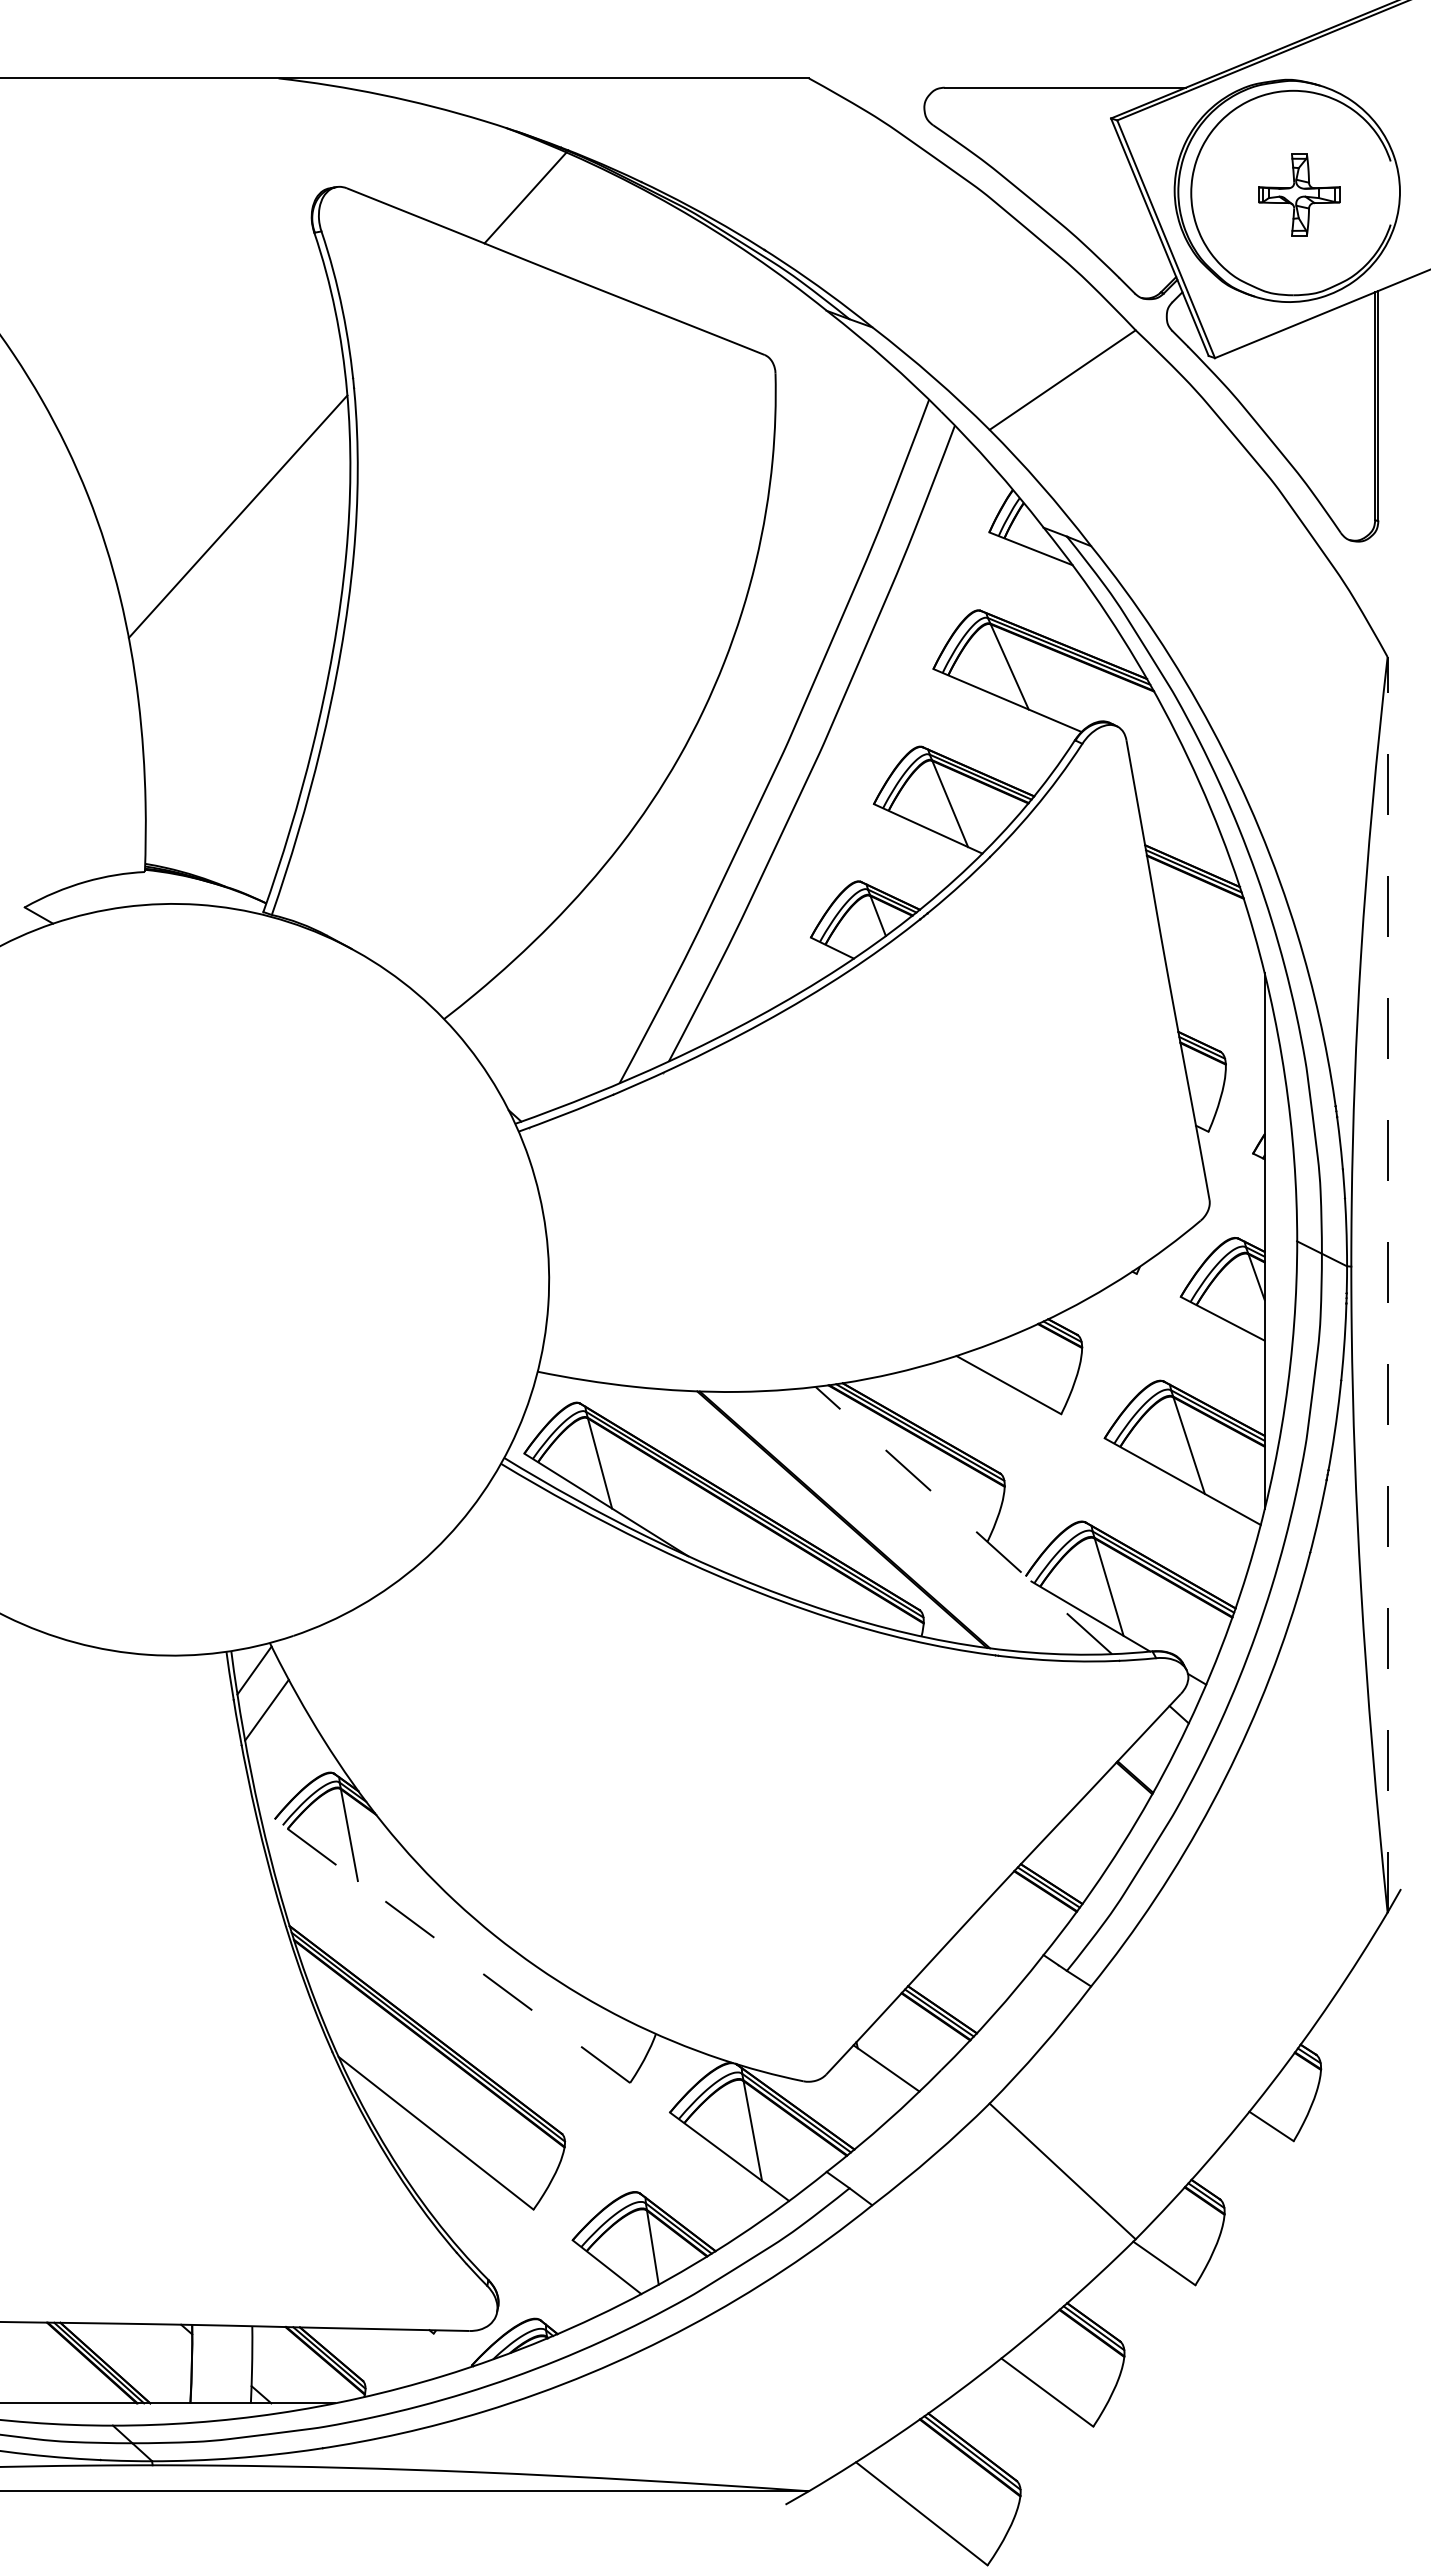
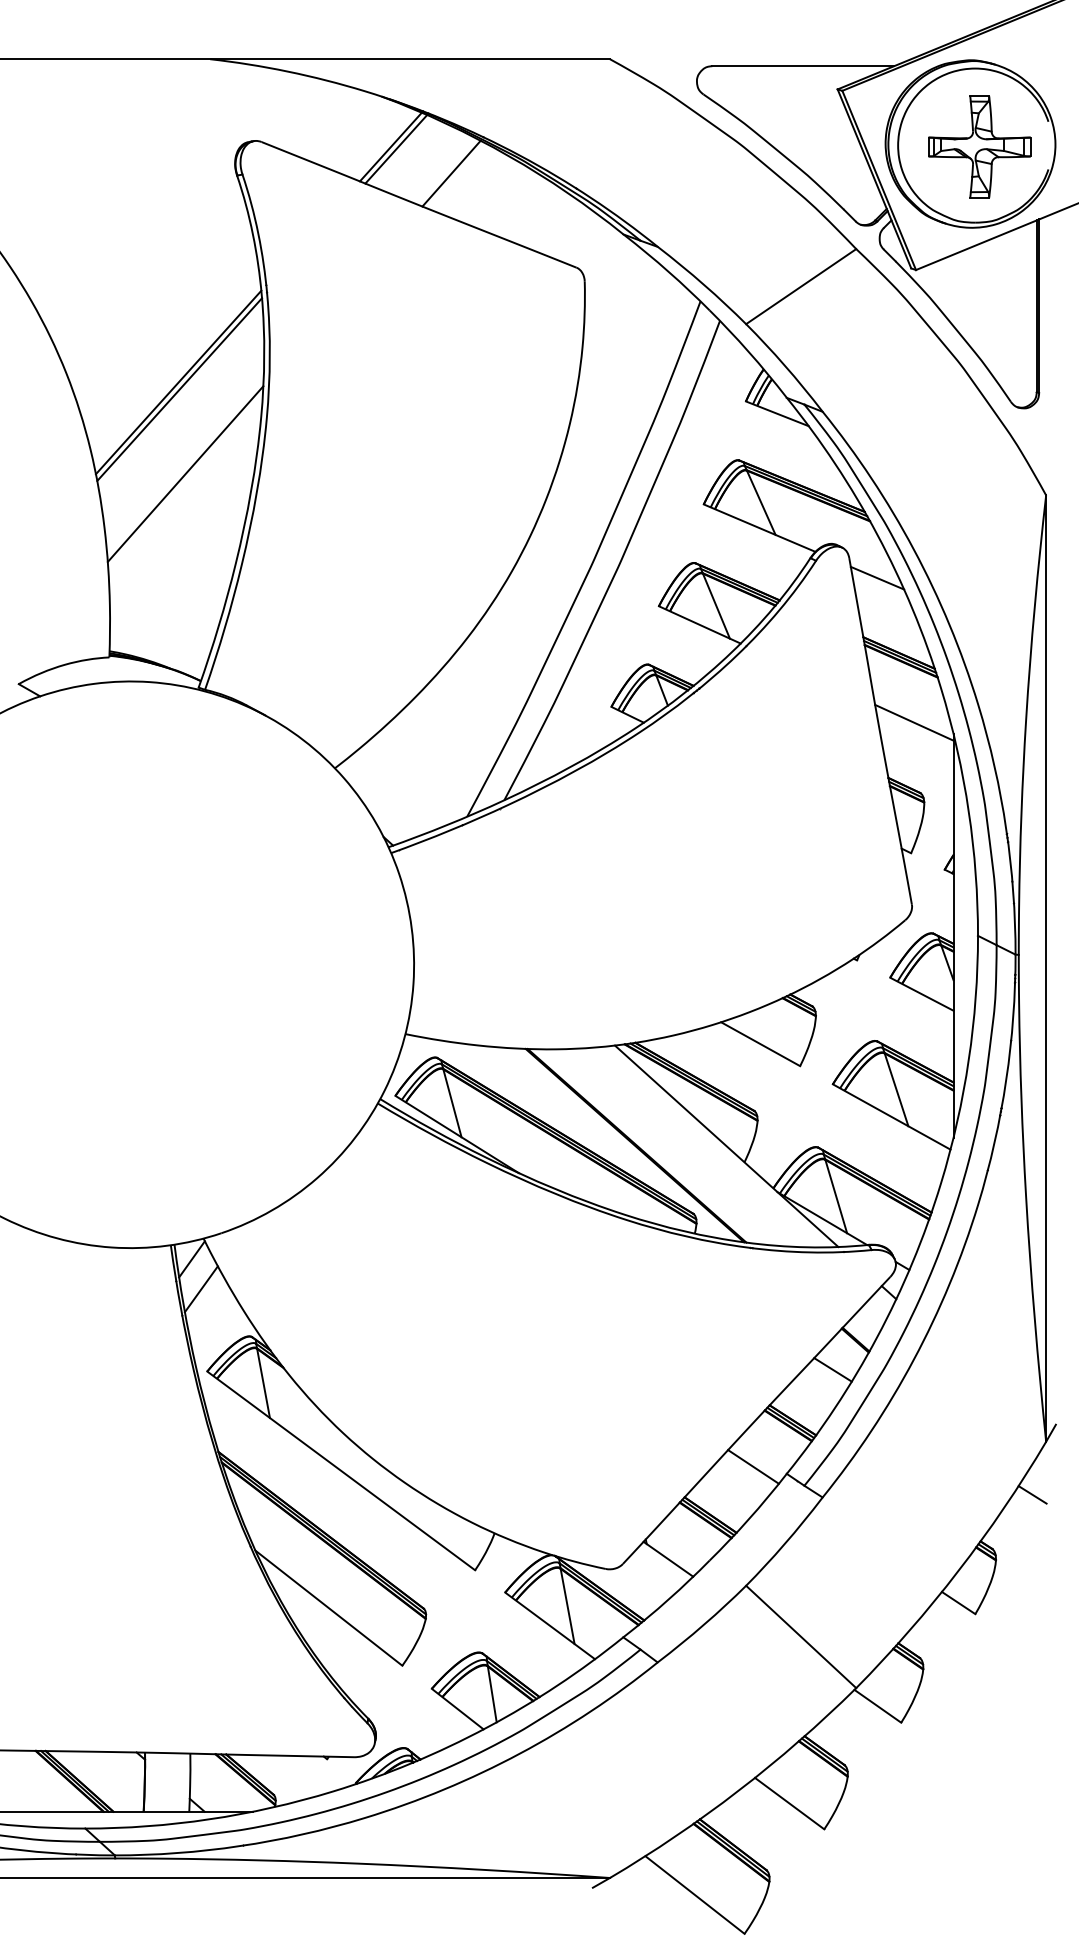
line: (518, 194) -> (391, 146), added
part: (1299, 194) -> (979, 146), size x1.67
line: (598, 229) -> (451, 173), added
line: (236, 506) -> (178, 381), added
line: (245, 628) -> (185, 473), added
line: (1163, 766) -> (877, 577), added
line: (1212, 958) -> (914, 722), added
line: (1387, 1284) -> (1046, 968), dashed -> solid
line: (963, 1520) -> (726, 1146), dashed -> solid
line: (1104, 1816) -> (832, 1369), added
line: (999, 1945) -> (753, 1466), added
line: (452, 1950) -> (341, 1470), dashed -> solid
line: (1369, 1982) -> (1032, 1494), added

